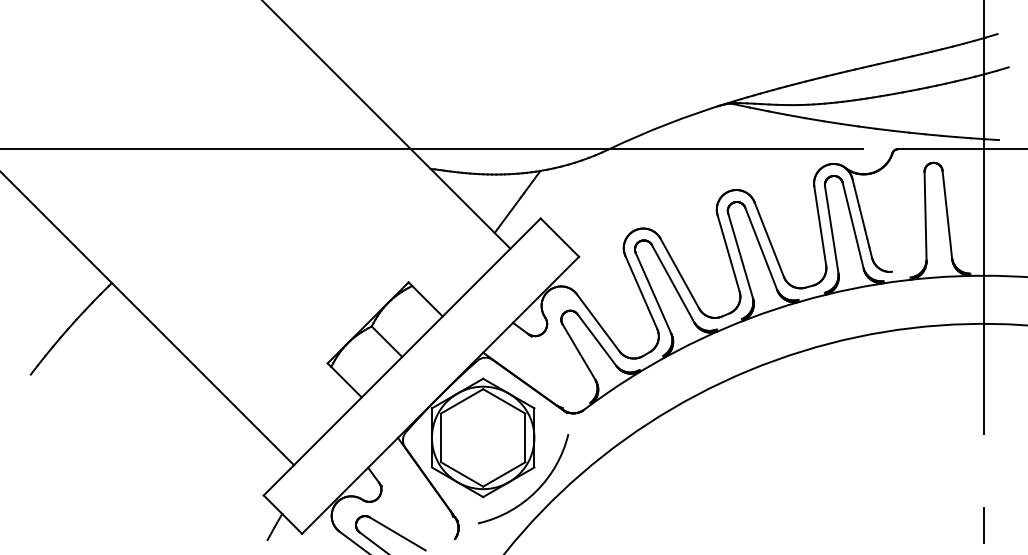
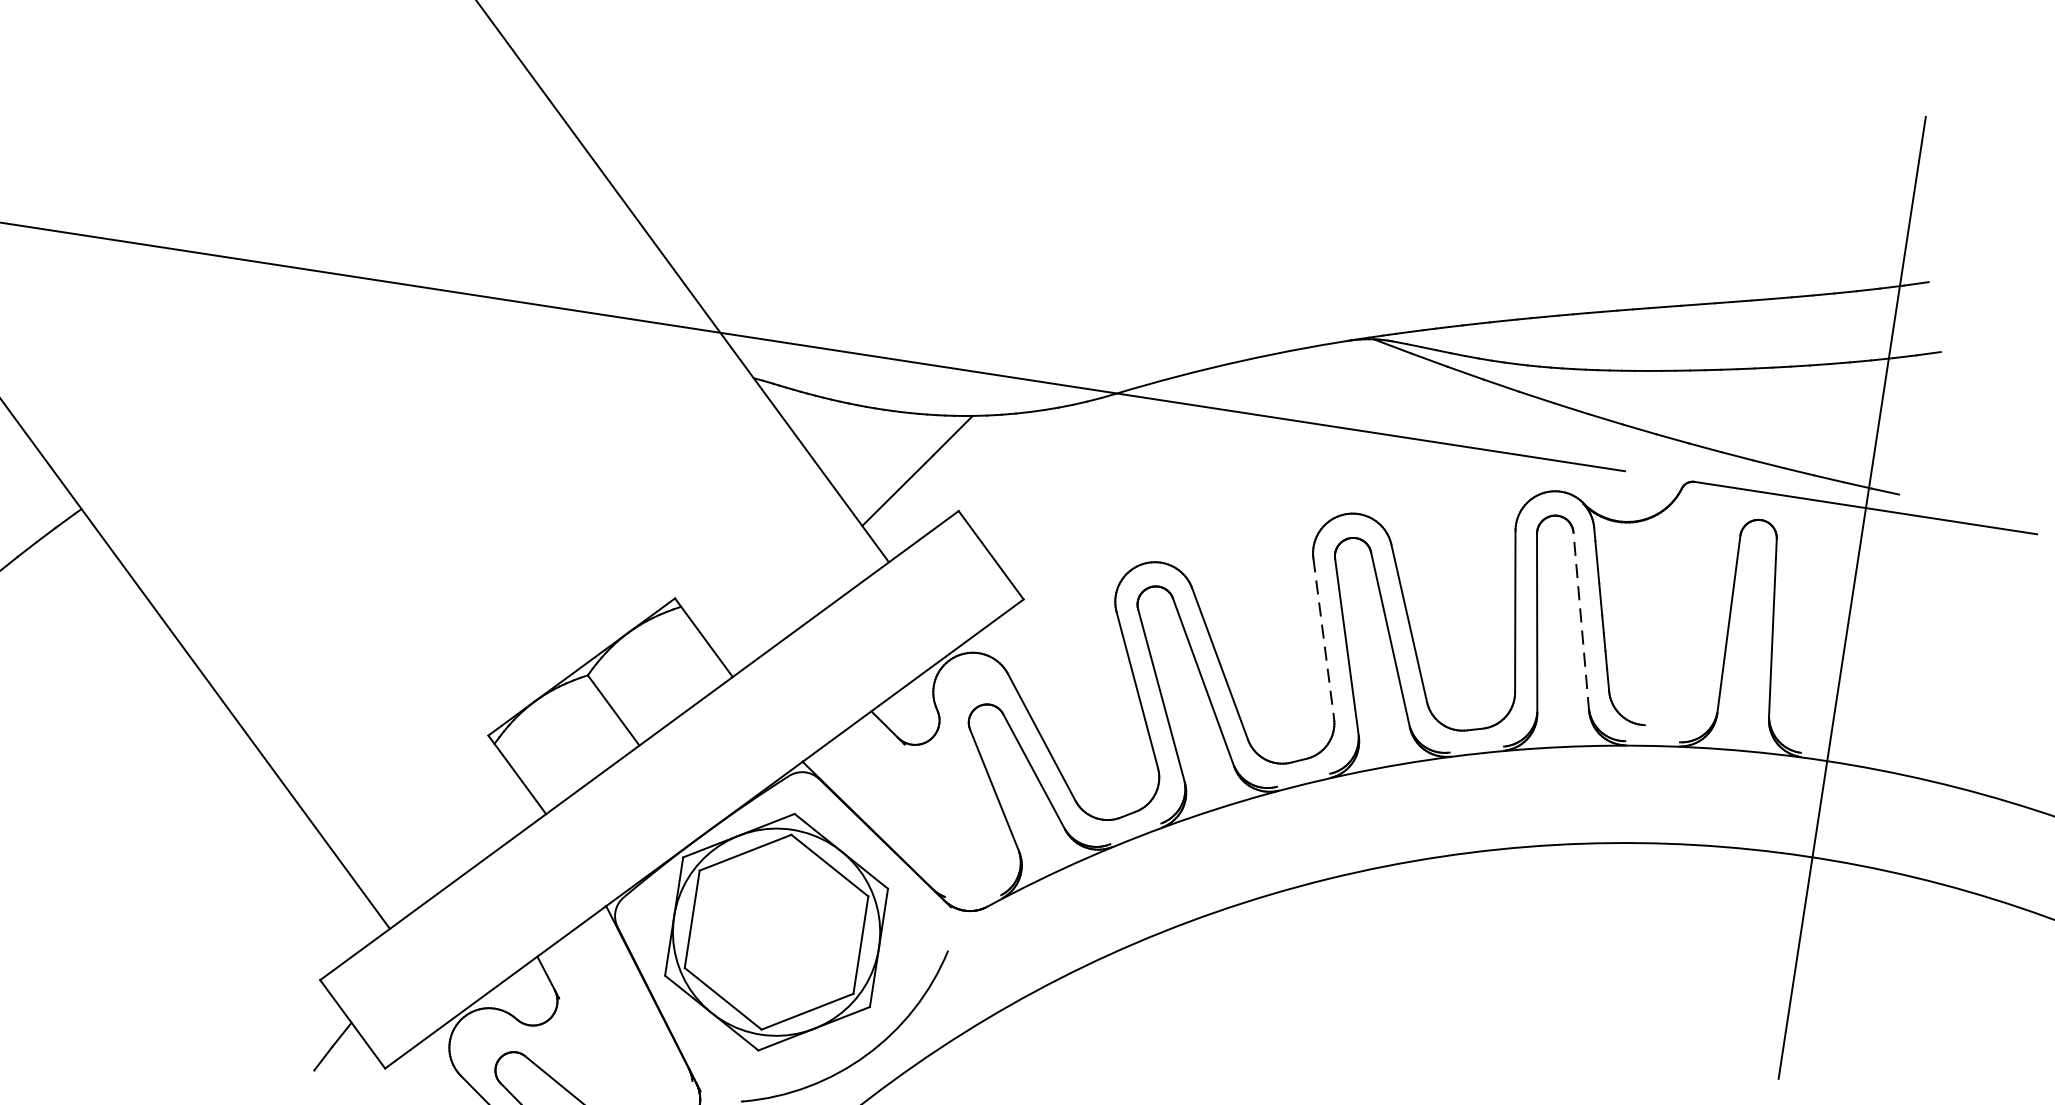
line: (853, 225) -> (1581, 620), solid -> dashed
line: (728, 253) -> (1323, 638), solid -> dashed

